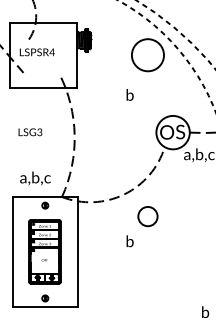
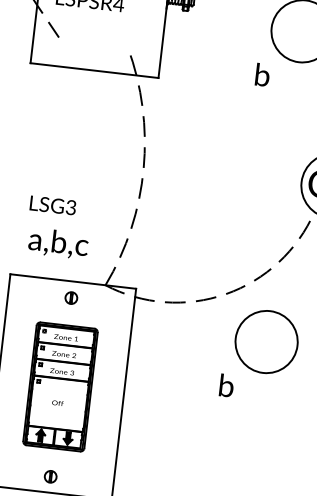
text: (129, 94) -> (261, 73), moved
text: (30, 132) -> (53, 205), moved
circle: (147, 216) -> (265, 341), size x1.67

